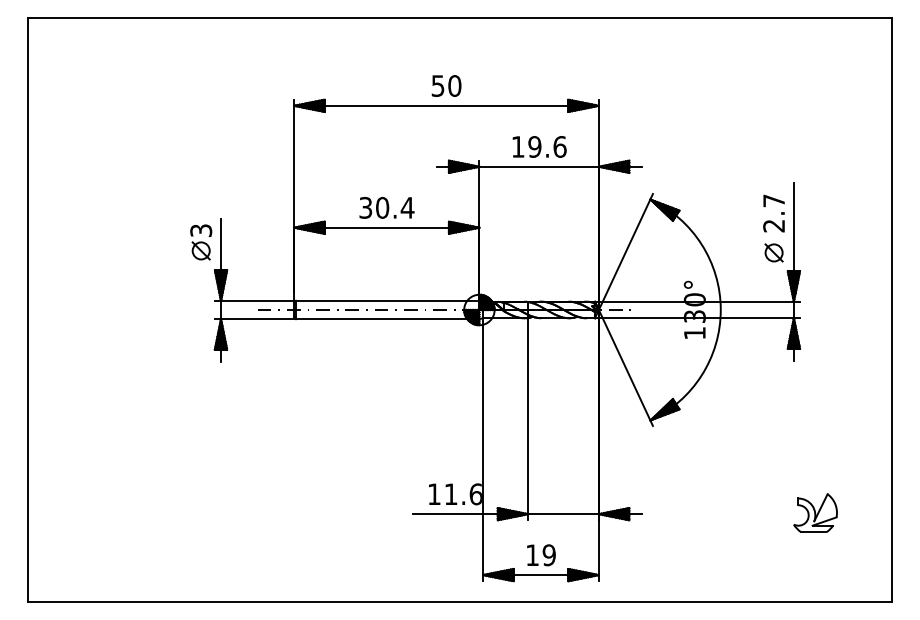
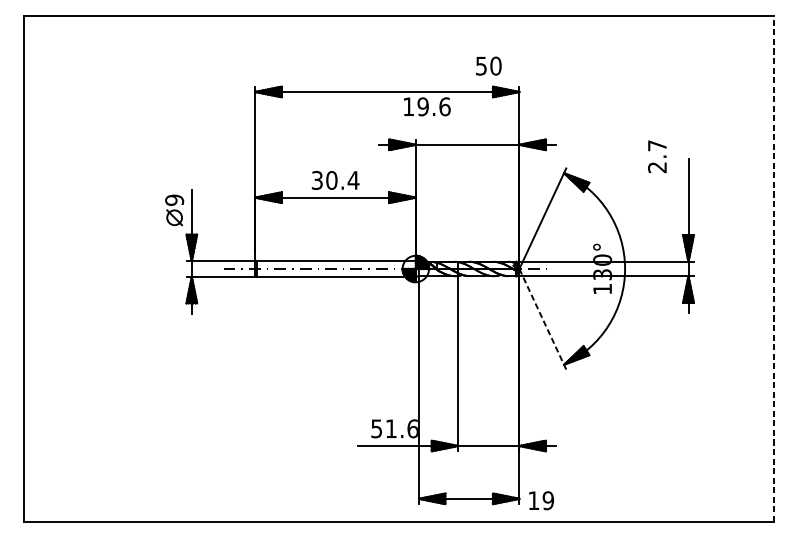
text: (446, 85) -> (488, 65), moved
text: (539, 146) -> (427, 106), moved
text: (773, 213) -> (656, 156), moved
text: (201, 230) -> (174, 200), 3 -> 9
part: (773, 252) -> (670, 219), removed
line: (892, 310) -> (773, 269), solid -> dashed
line: (625, 367) -> (542, 318), solid -> dashed
text: (434, 494) -> (376, 428), 11.6 -> 51.6
part: (815, 512) -> (707, 444), removed
text: (541, 555) -> (541, 500), moved

